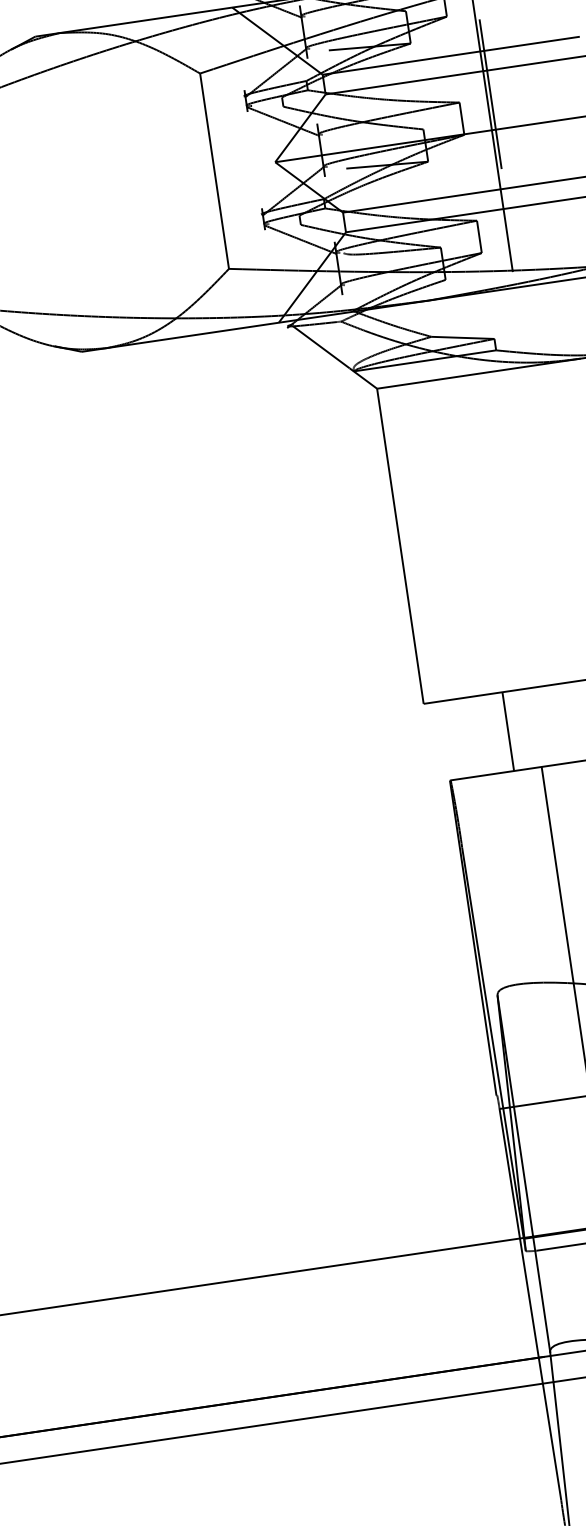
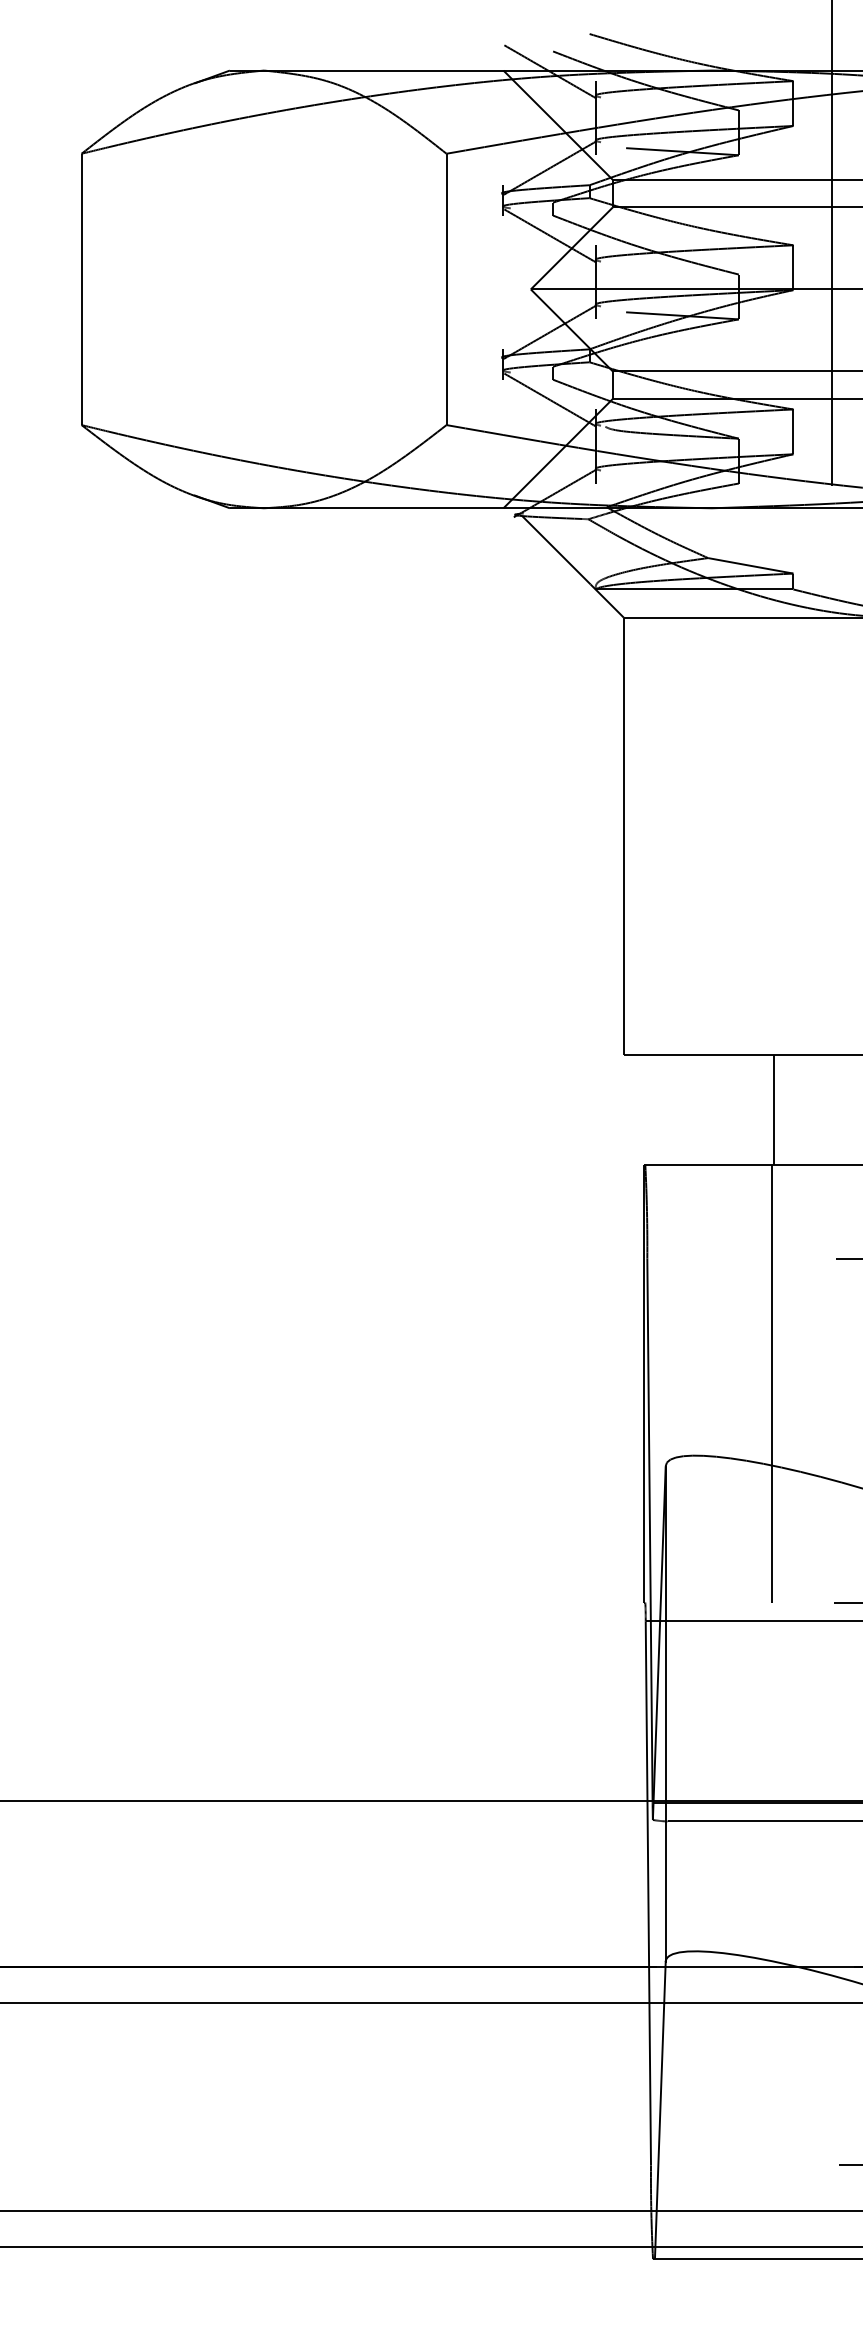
line: (490, 94) -> (837, 240), removed
line: (508, 731) -> (774, 1109), moved

